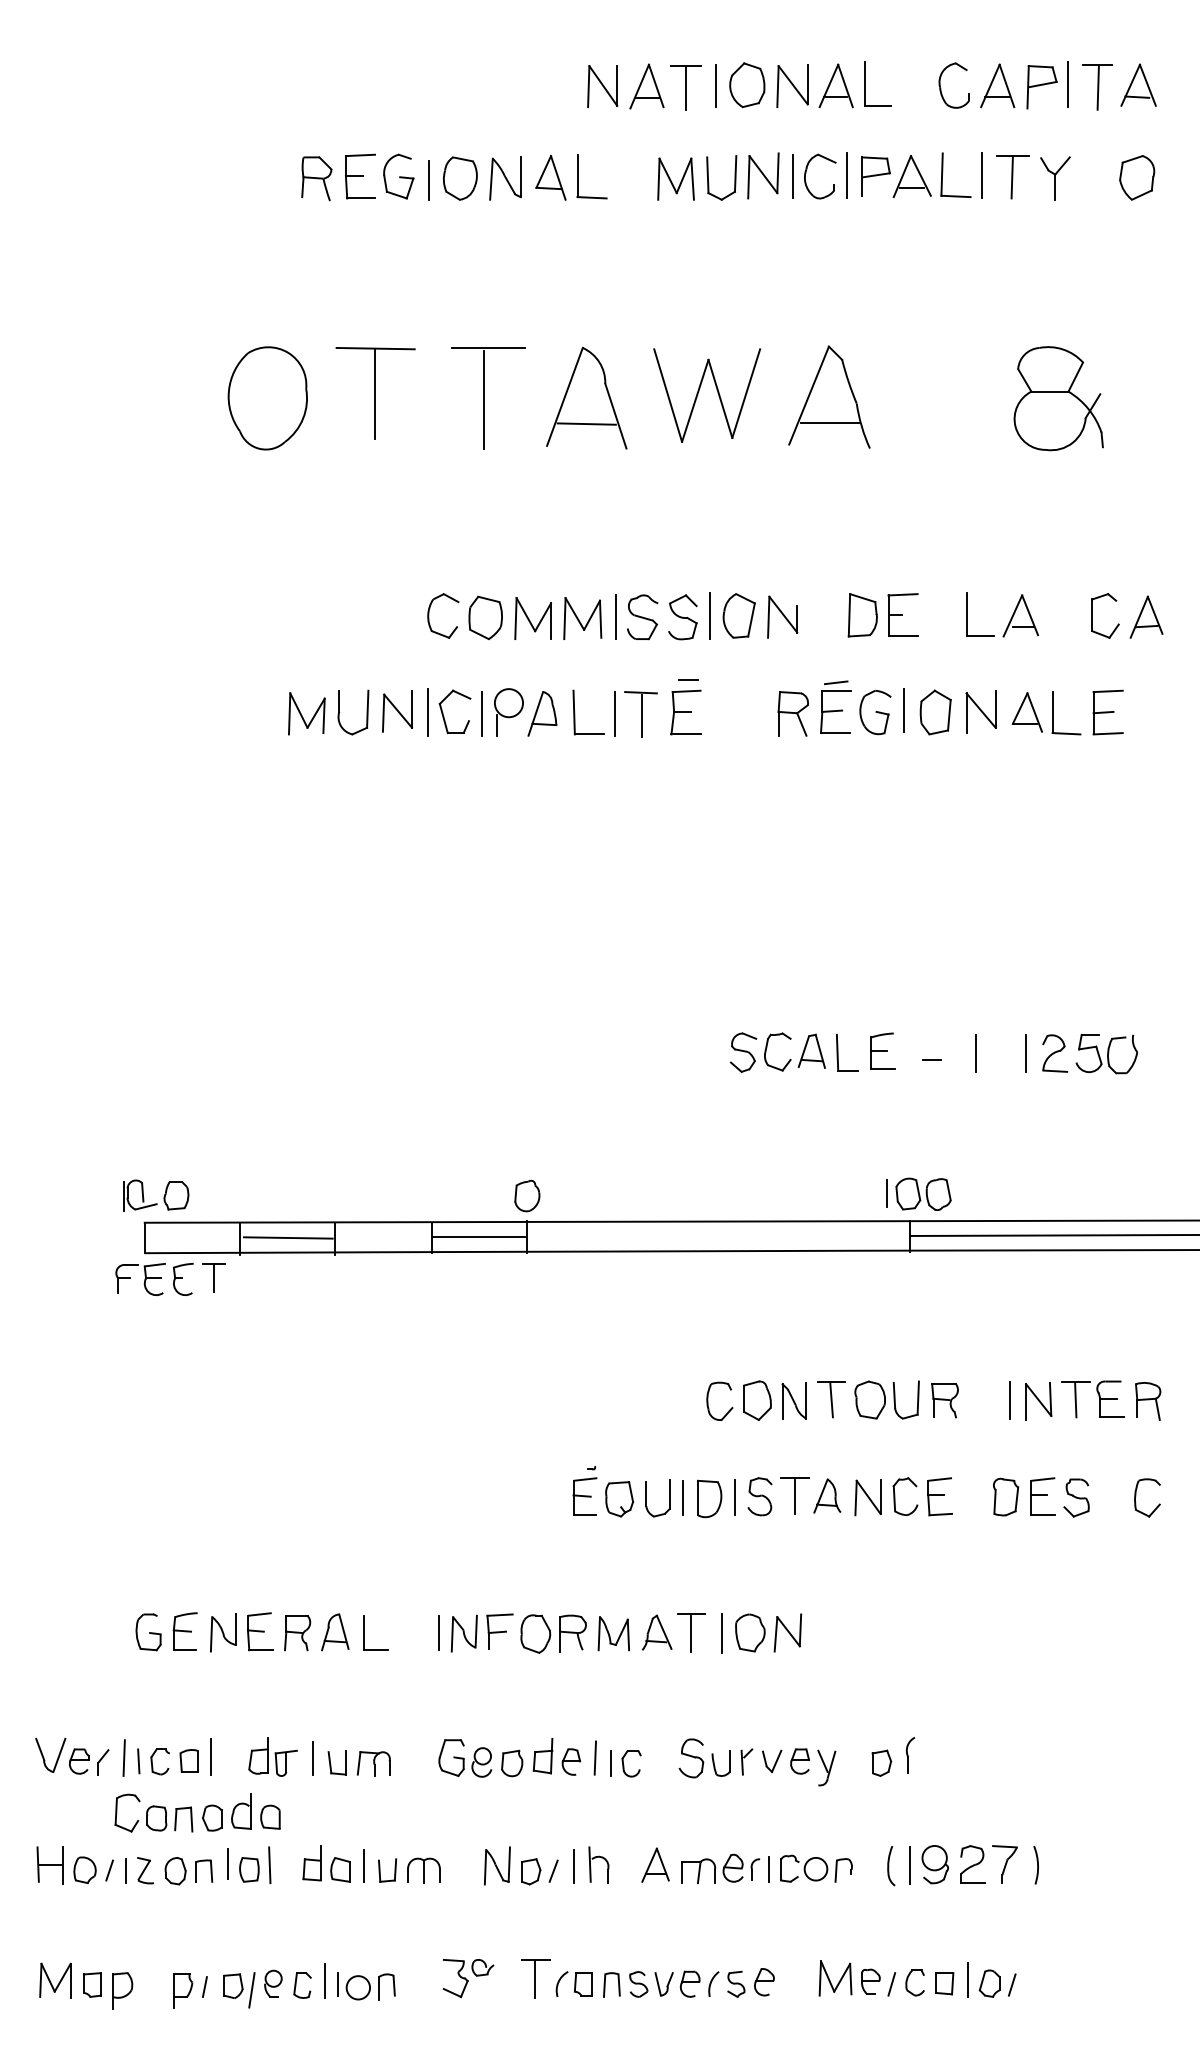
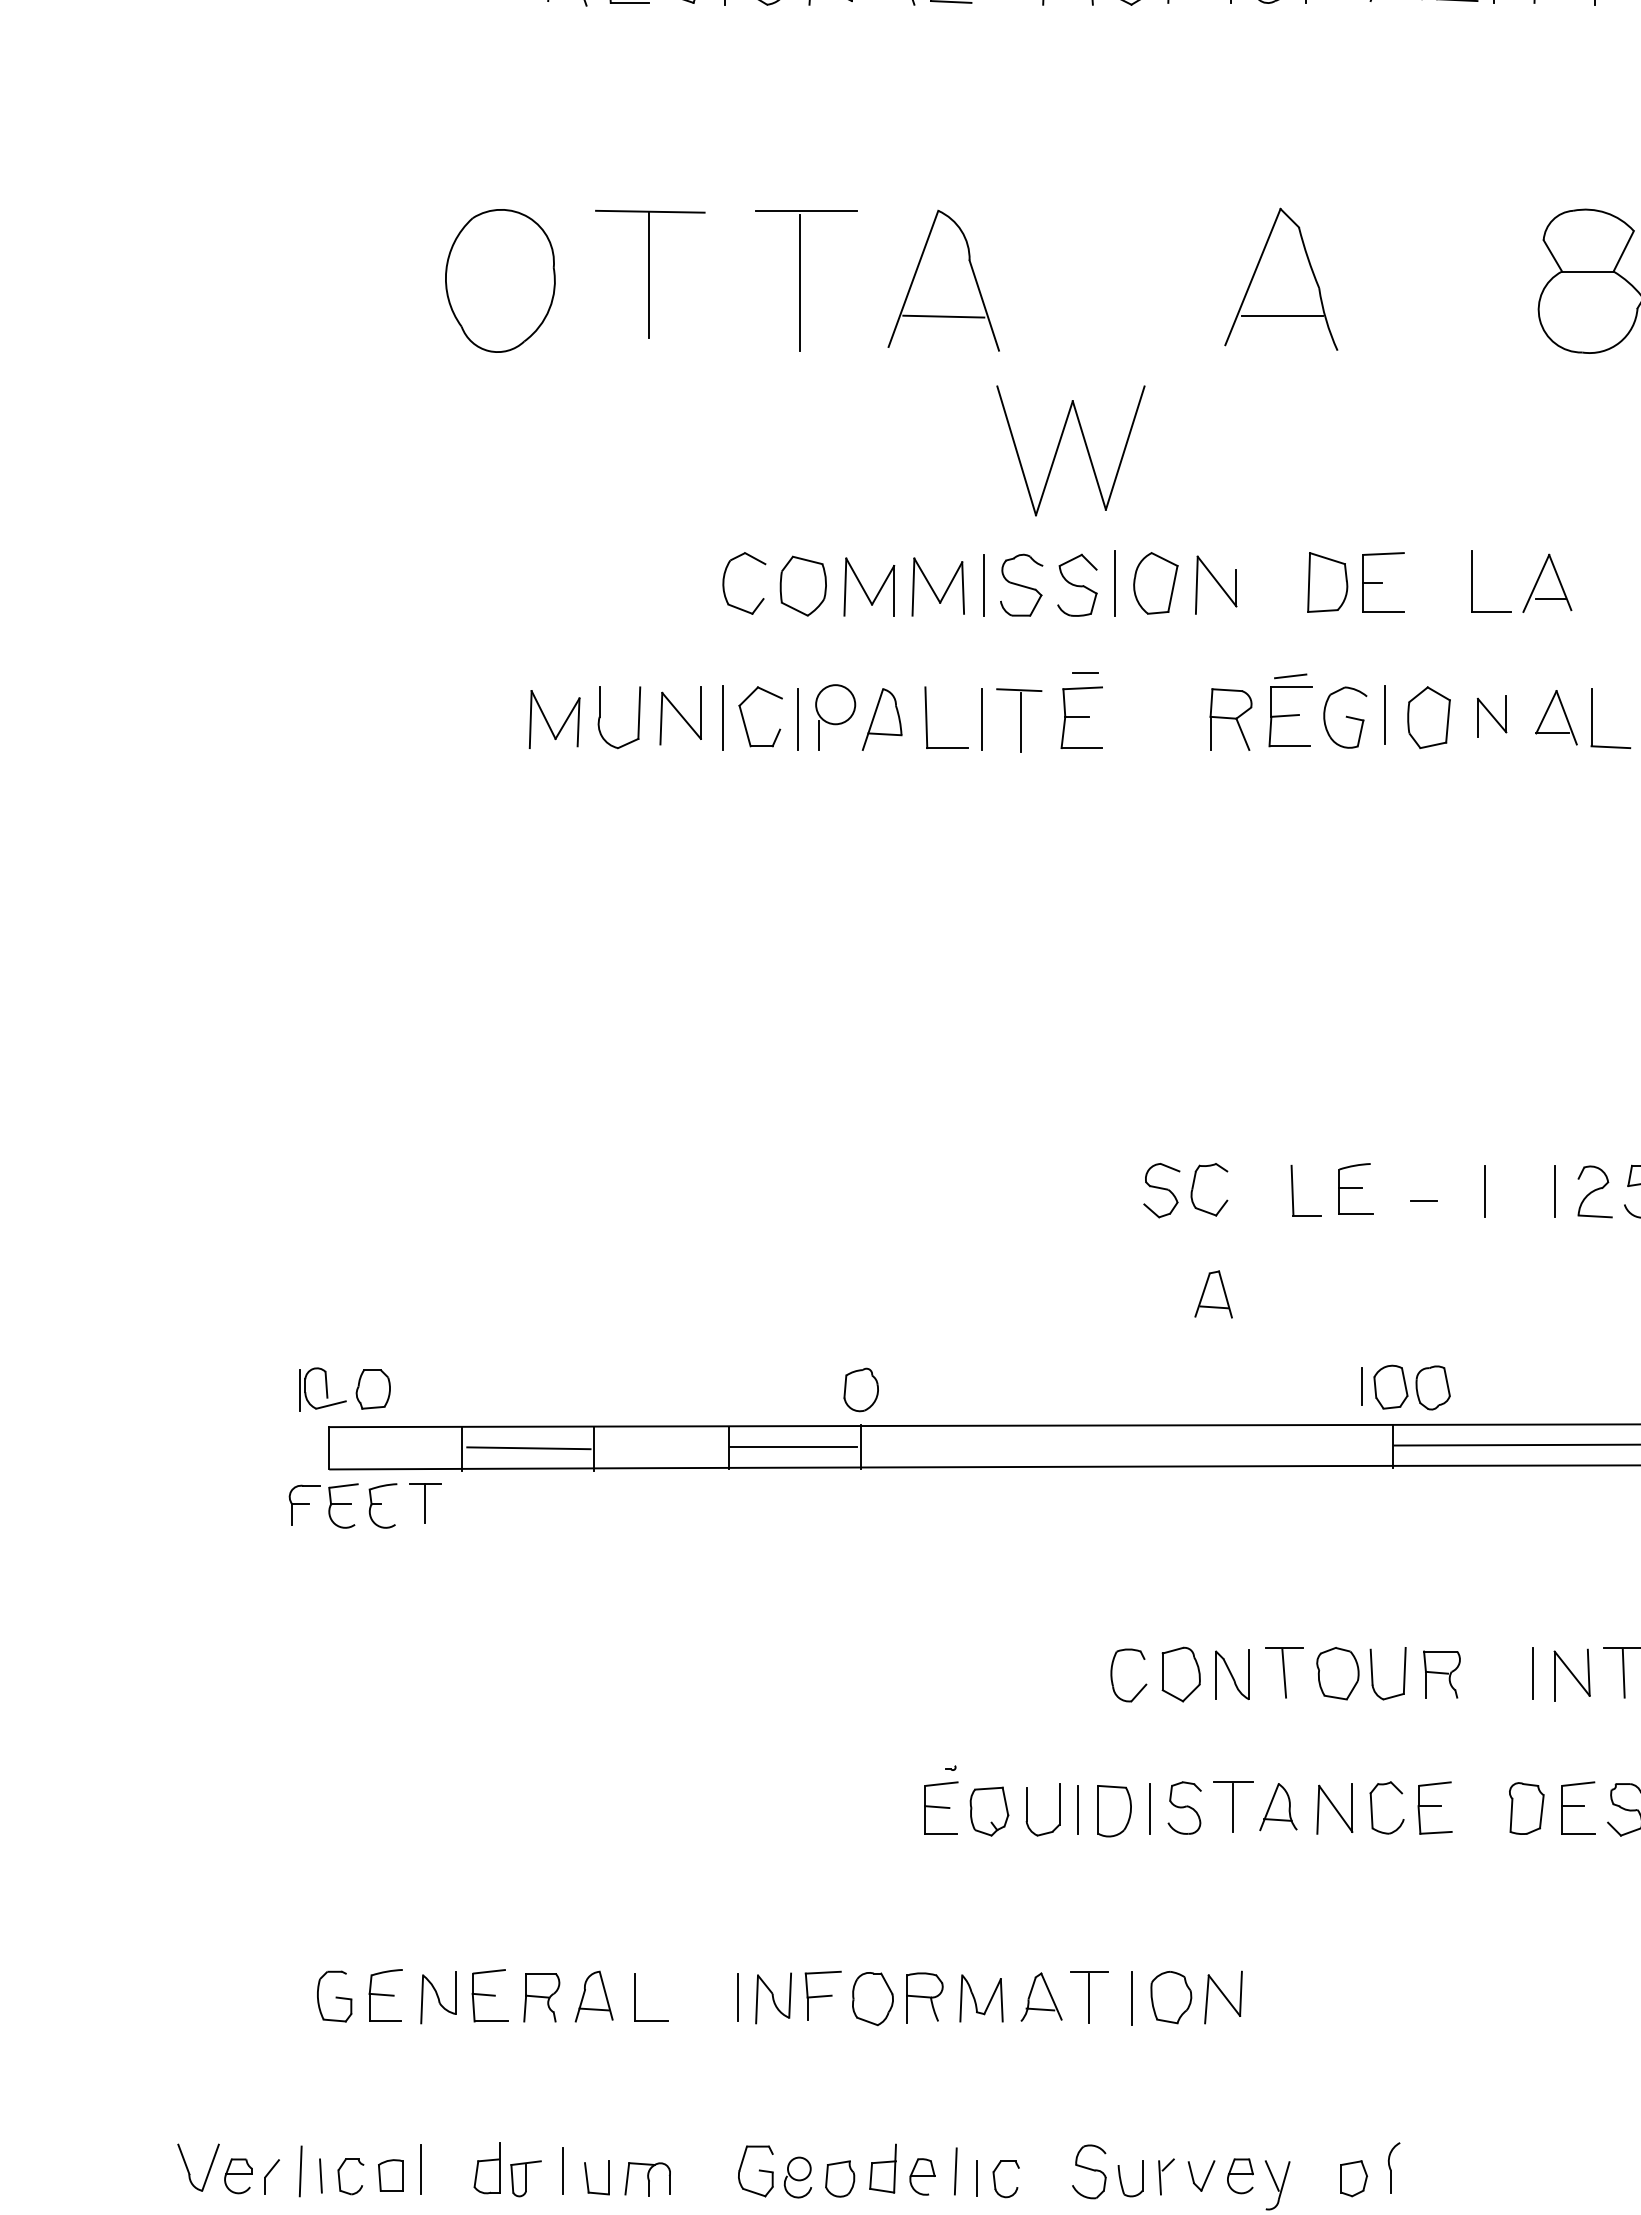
part: (699, 391) -> (1060, 445), moved
part: (980, 711) -> (1491, 716), size x0.7
part: (811, 1050) -> (1213, 1293), moved

